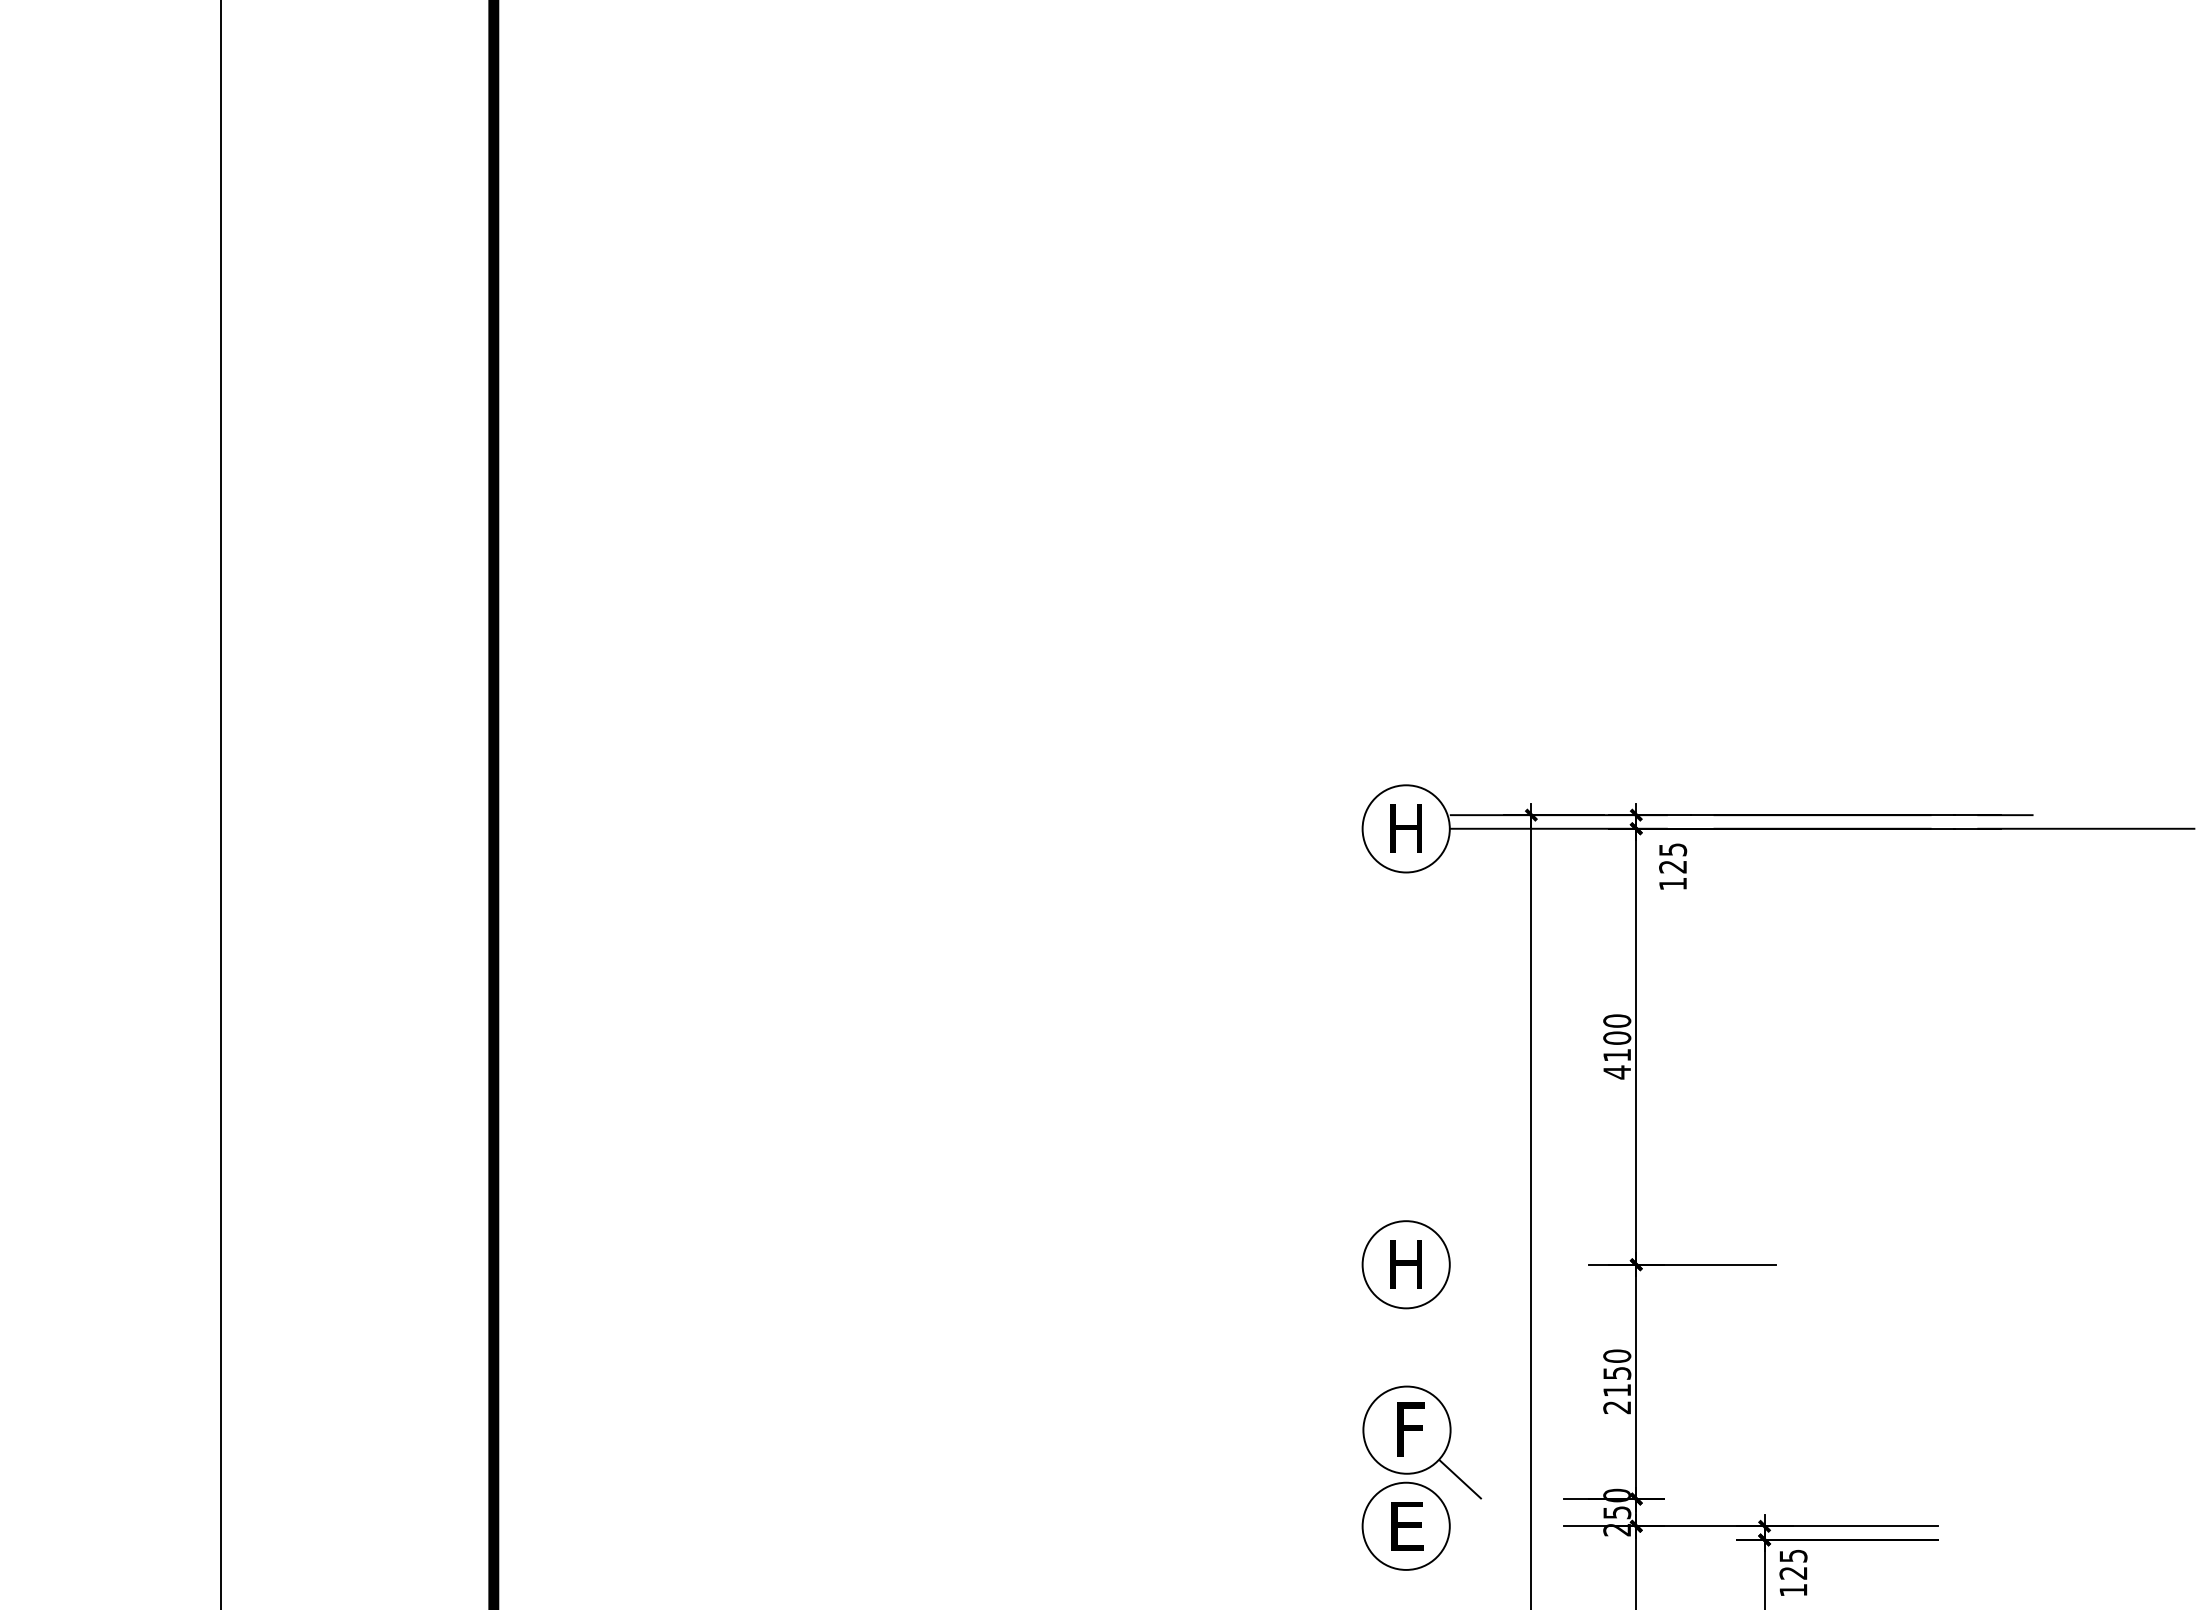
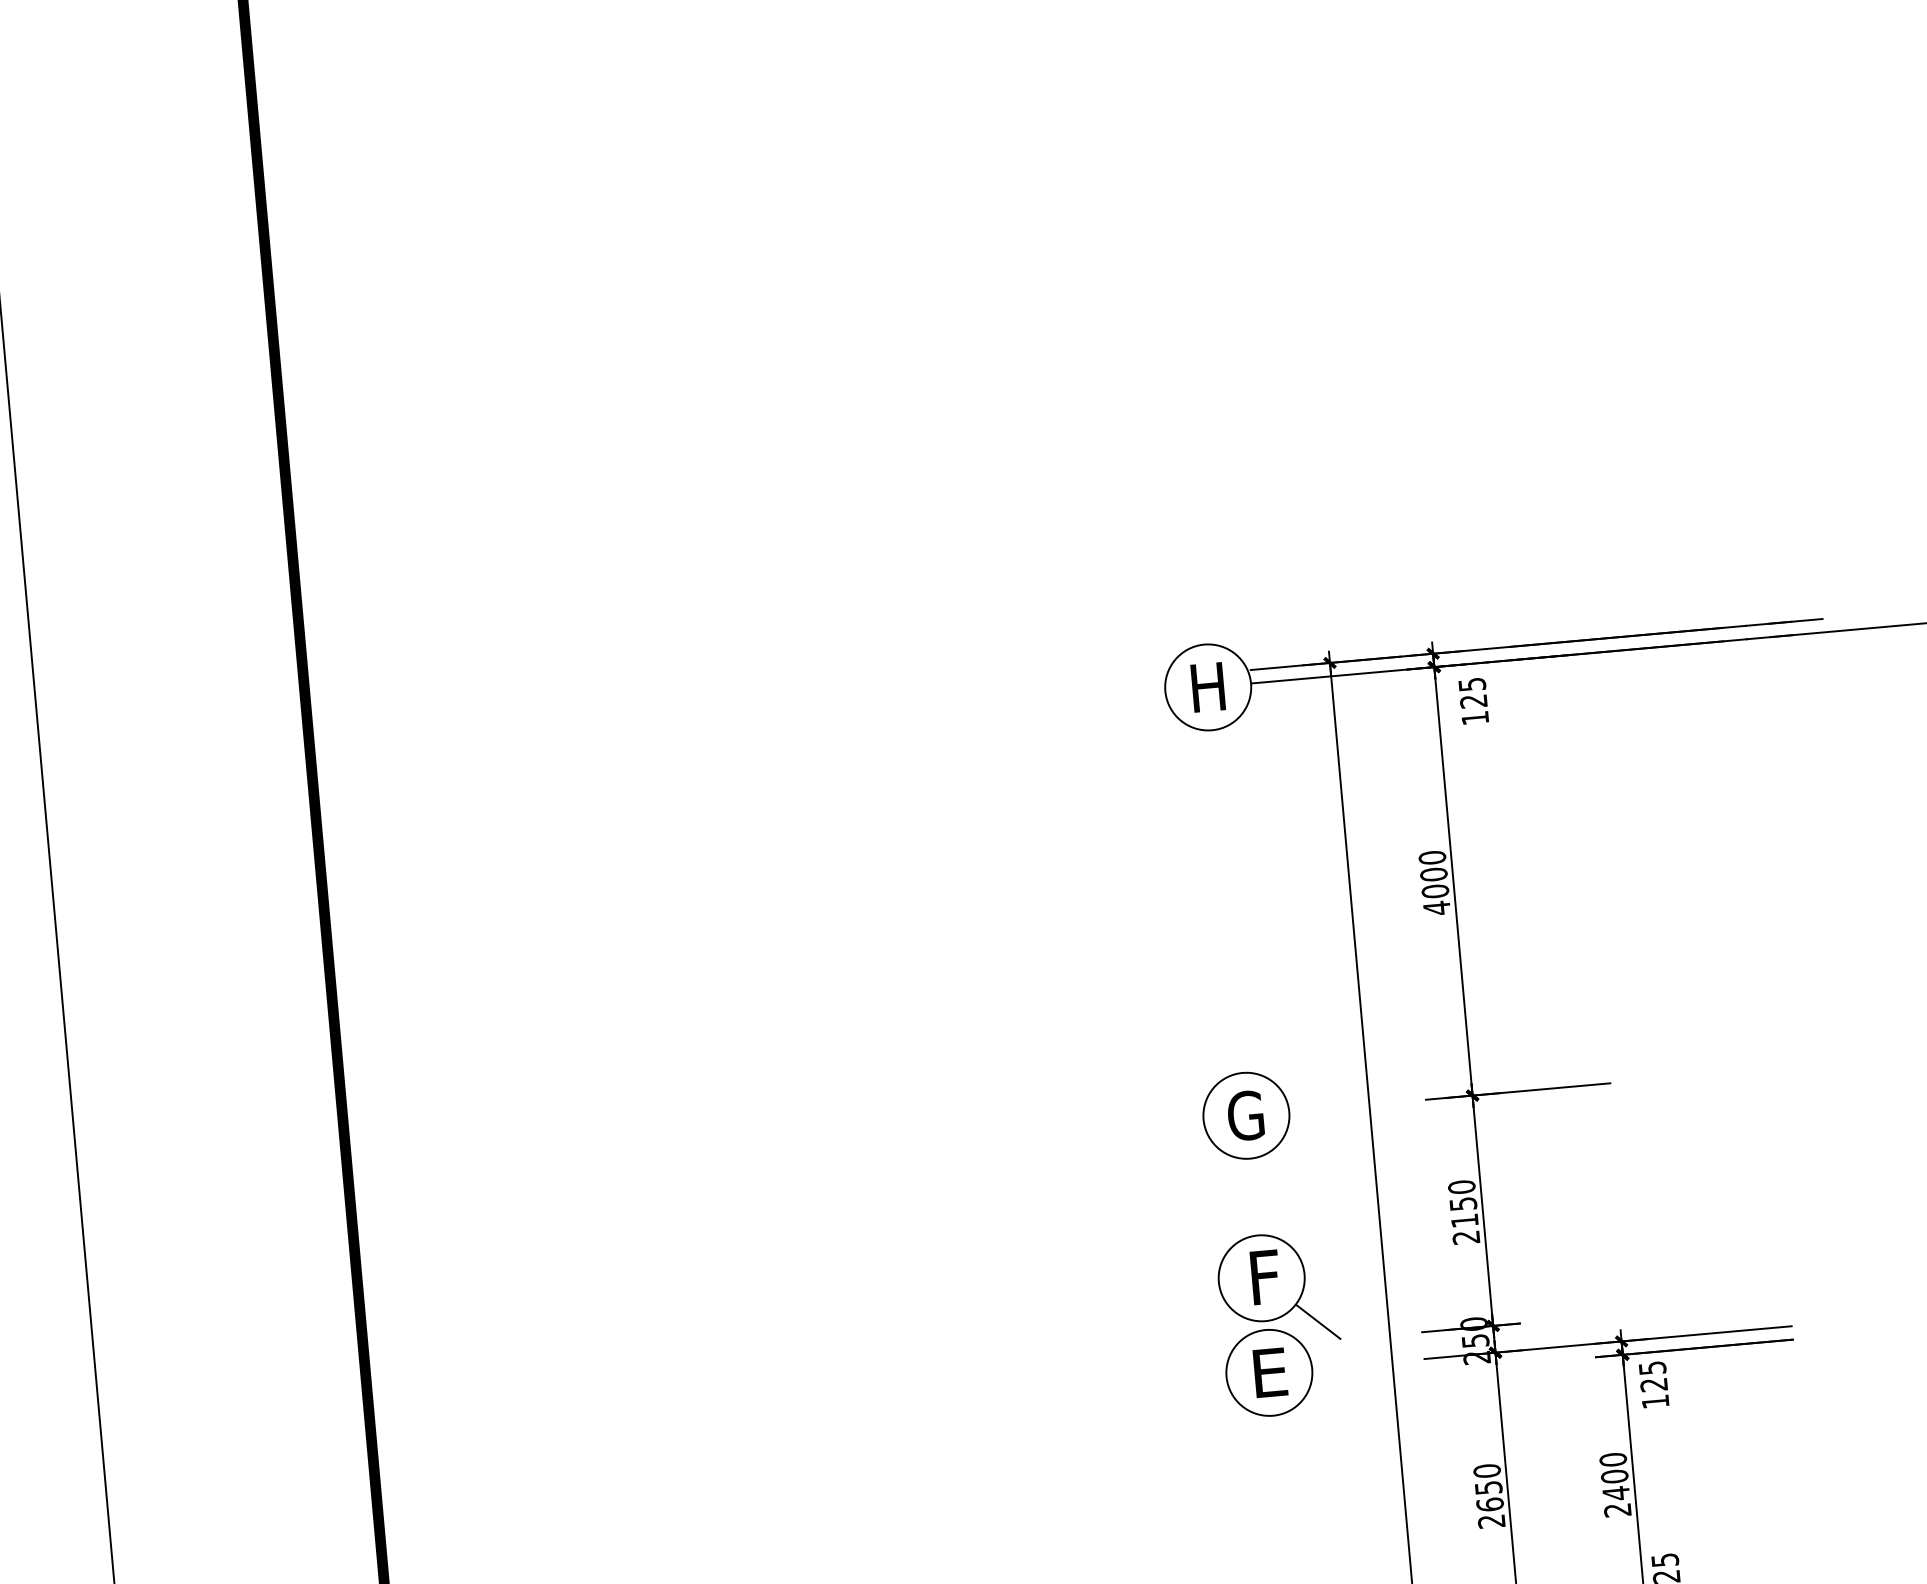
text: (1617, 1054) -> (1435, 890), 4100 -> 4000
text: (1405, 1264) -> (1245, 1115), H -> G

